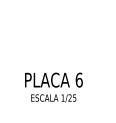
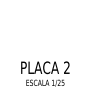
text: (78, 79) -> (66, 67), 6 -> 2

